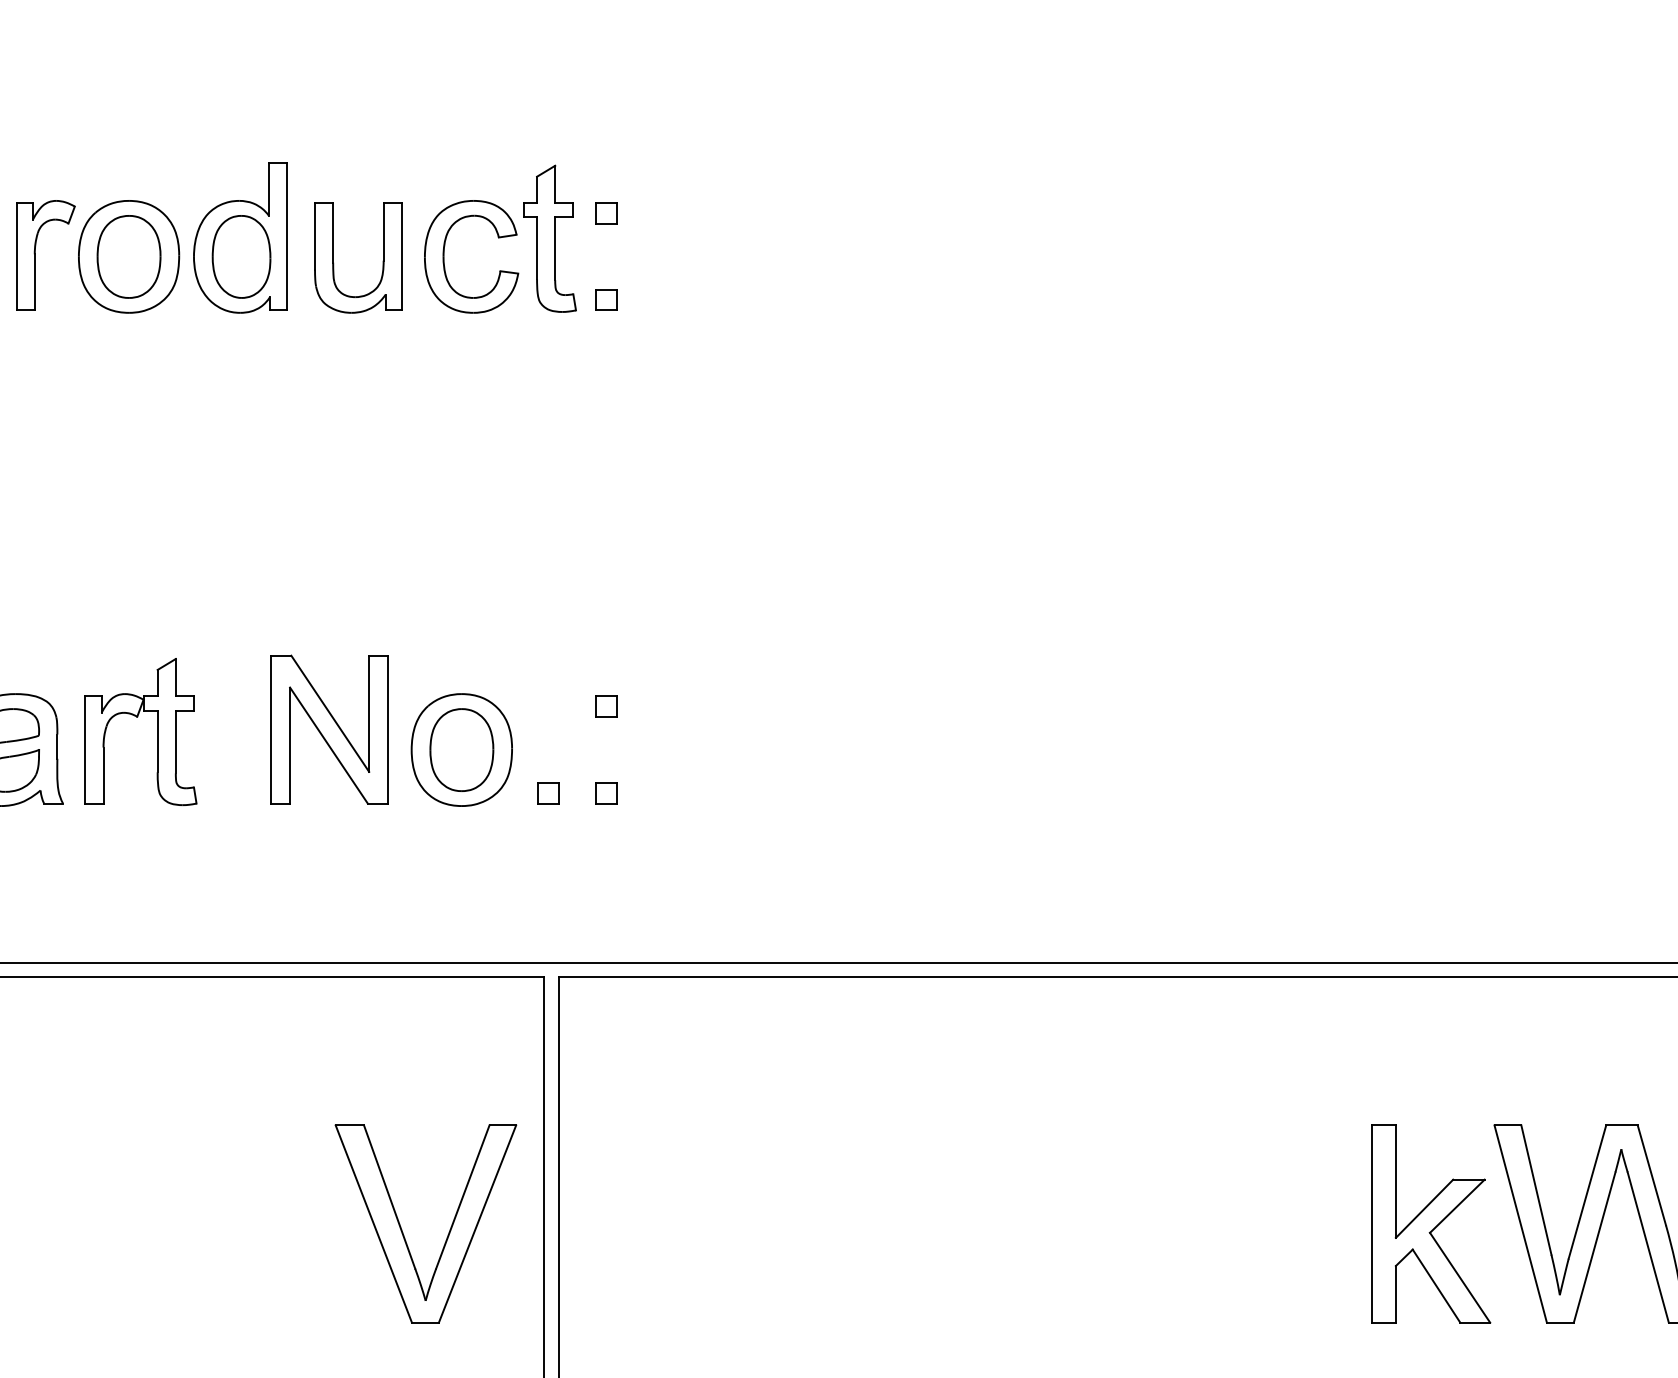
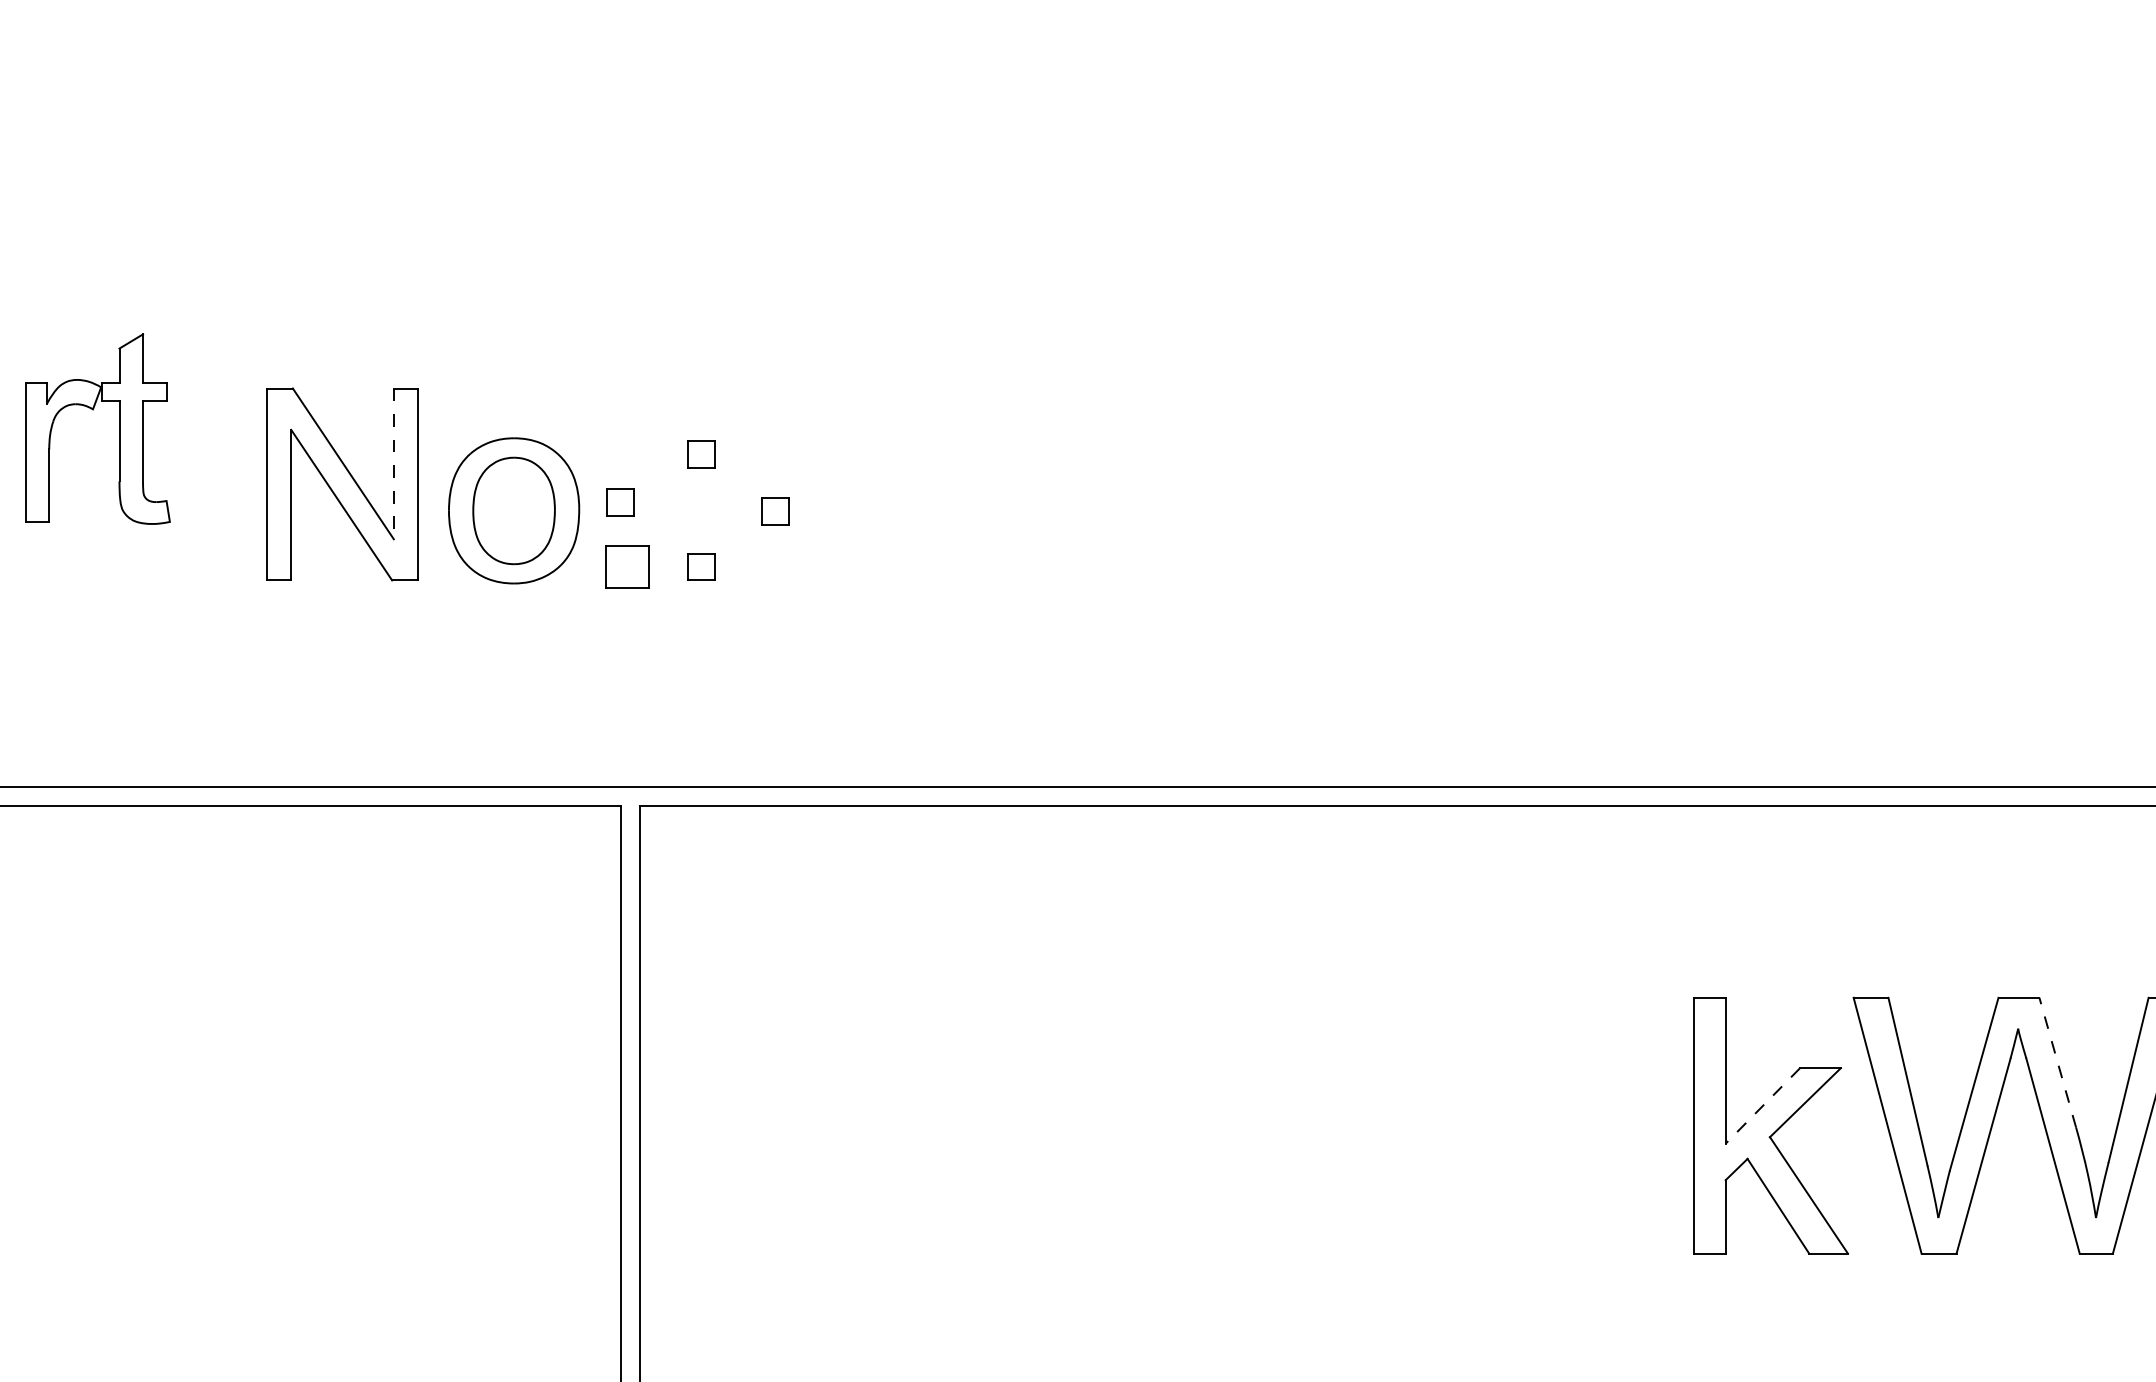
line: (369, 714) -> (394, 464), solid -> dashed
part: (137, 717) -> (93, 410), moved
part: (544, 743) -> (621, 502), added
part: (663, 750) -> (775, 511), added
part: (548, 793) -> (626, 567), size x1.6
line: (1651, 1175) -> (2057, 1062), solid -> dashed
line: (1424, 1208) -> (1762, 1105), solid -> dashed
part: (402, 1229) -> (437, 1132), removed

